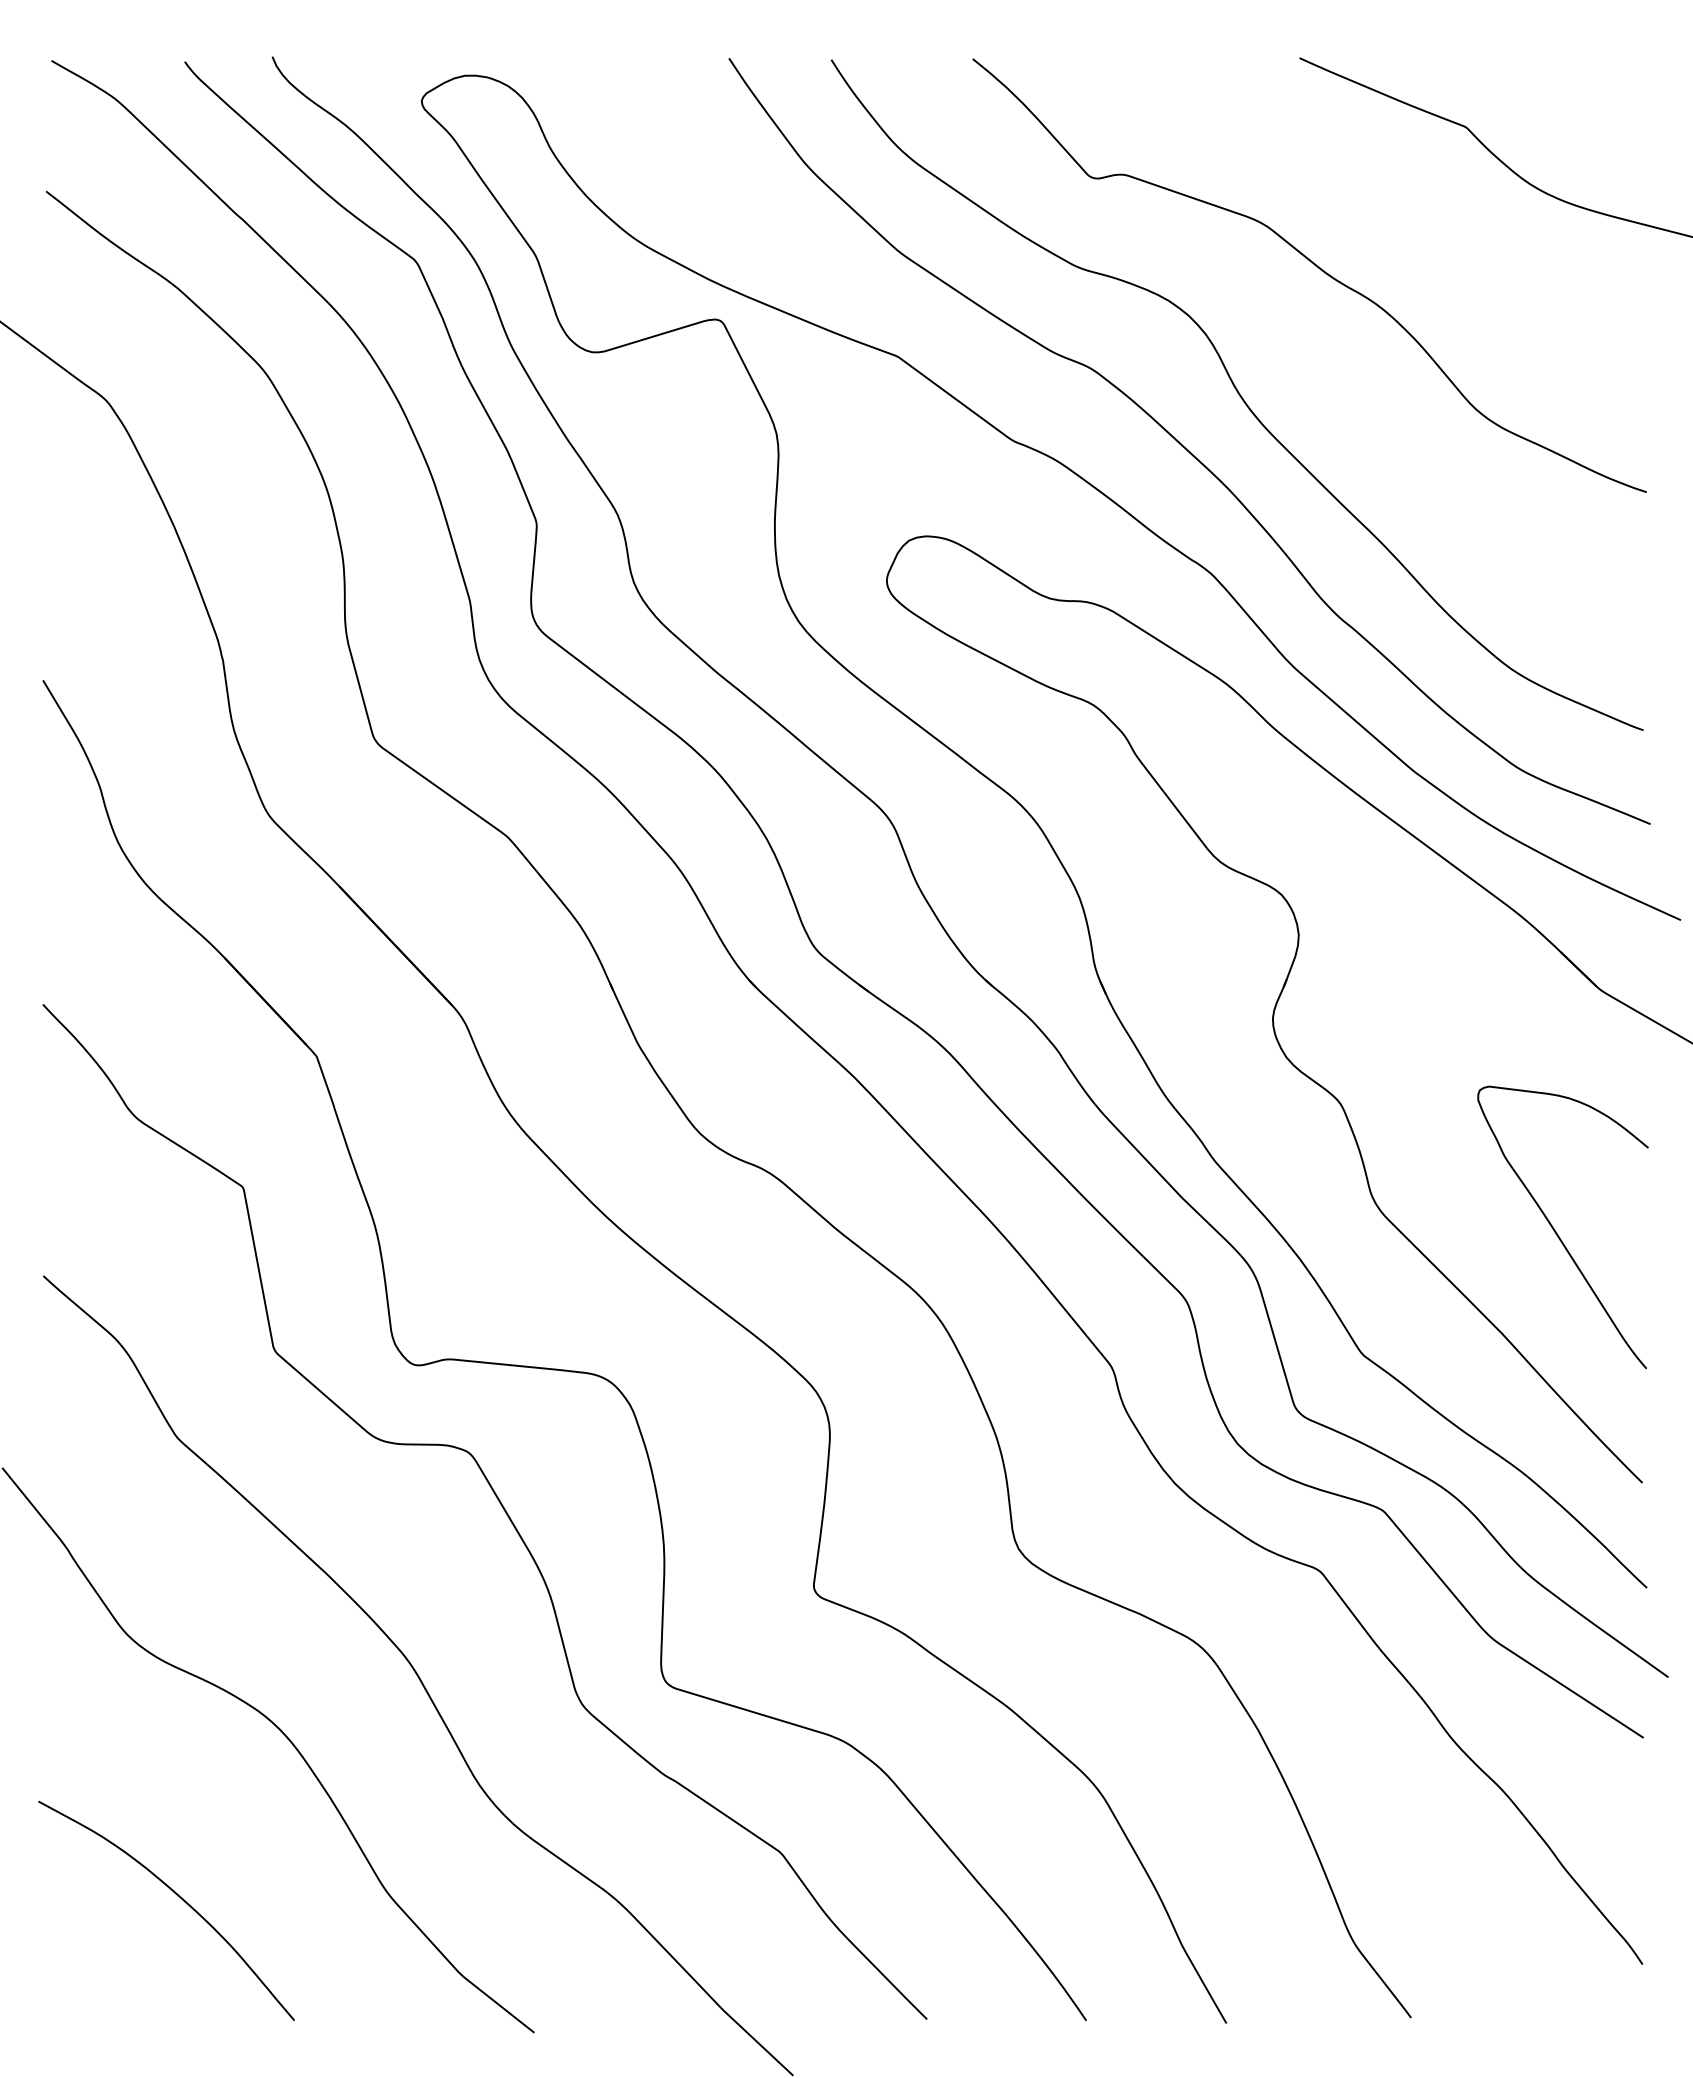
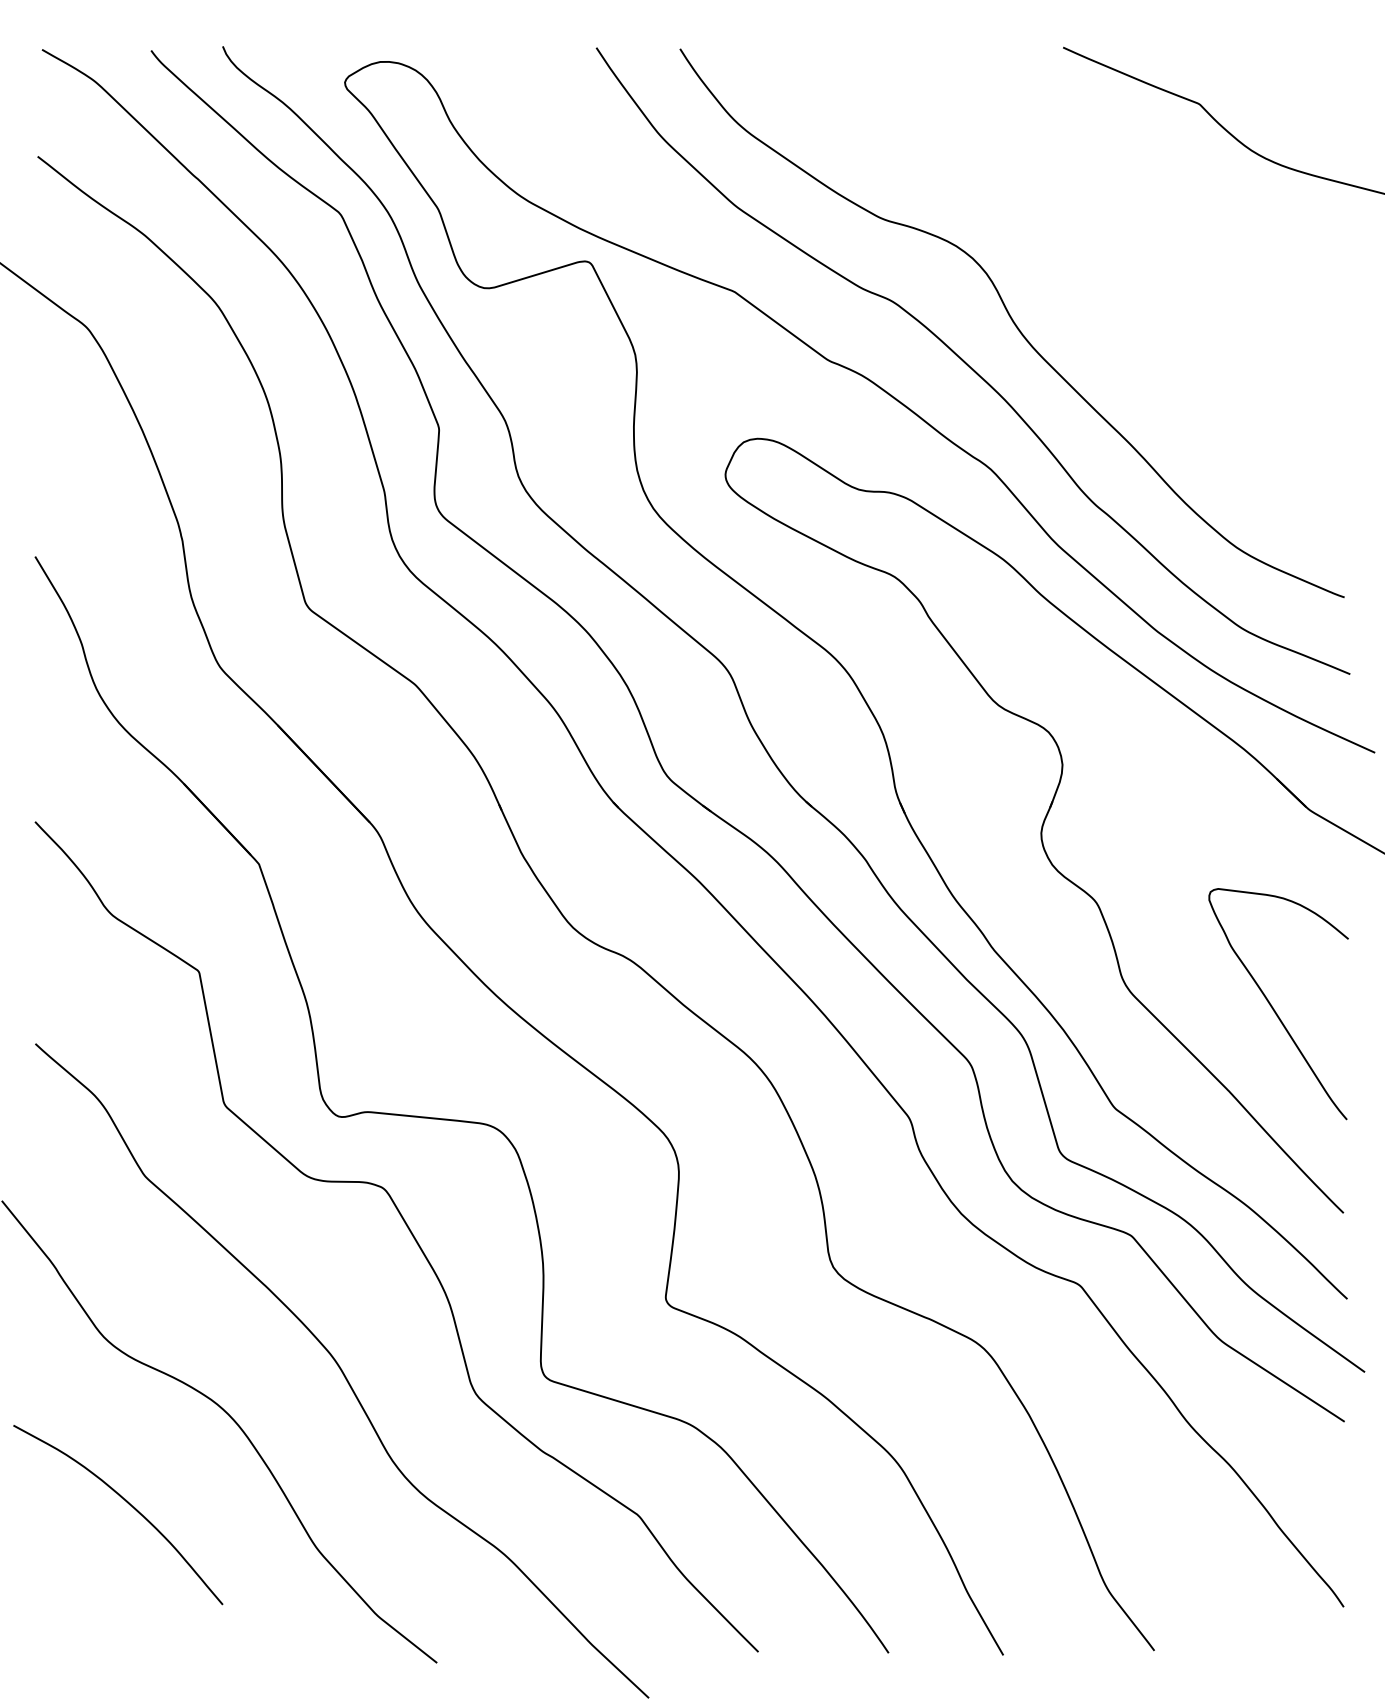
curve: (1315, 266) -> (1076, 218), removed
curve: (176, 1895) -> (126, 1502), moved

